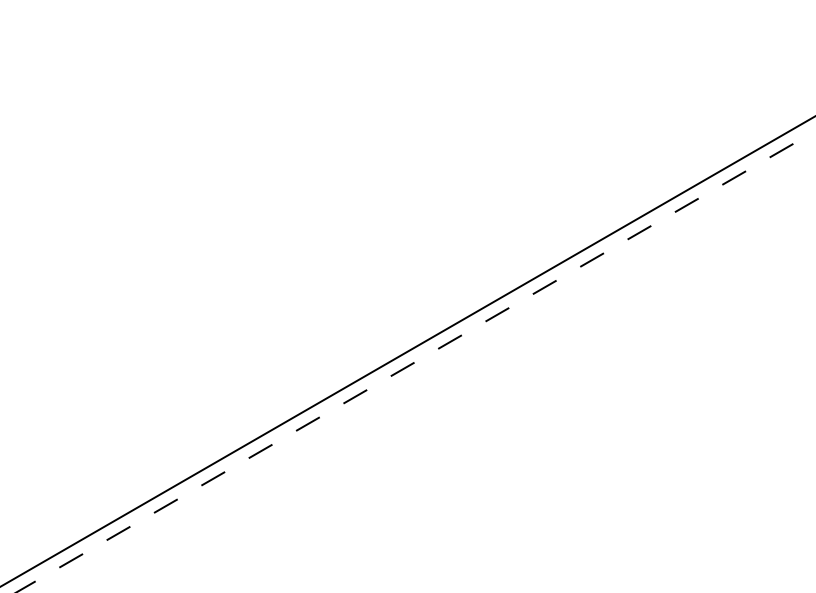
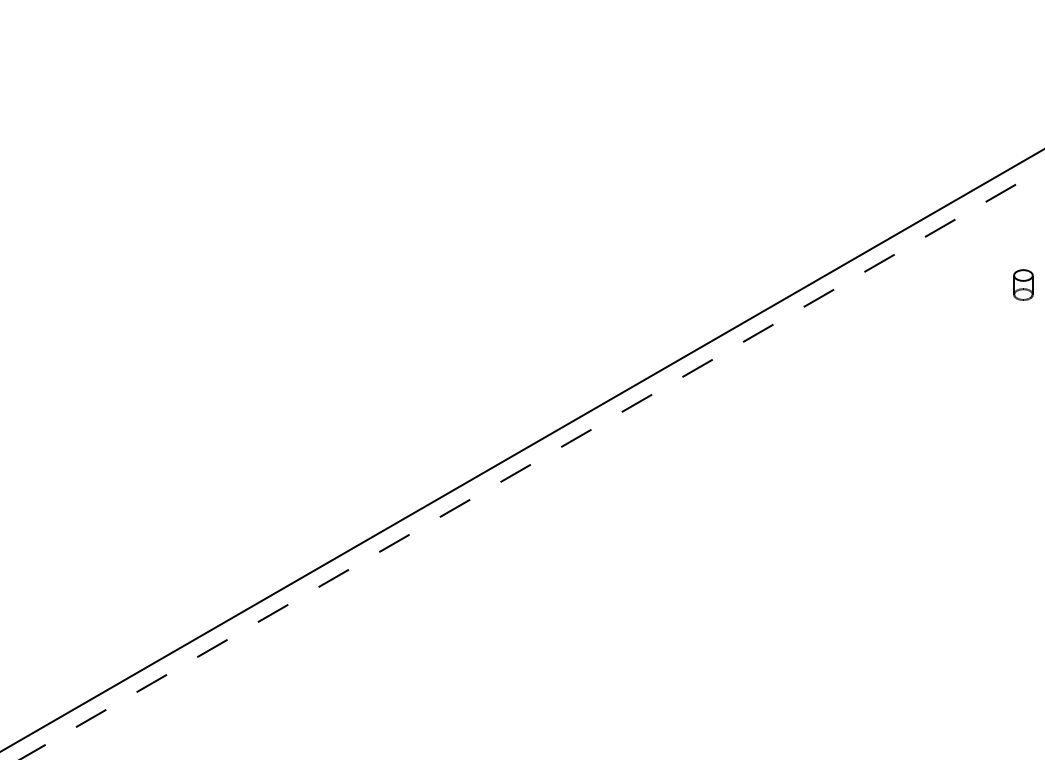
part: (799, 221) -> (1023, 284), added

